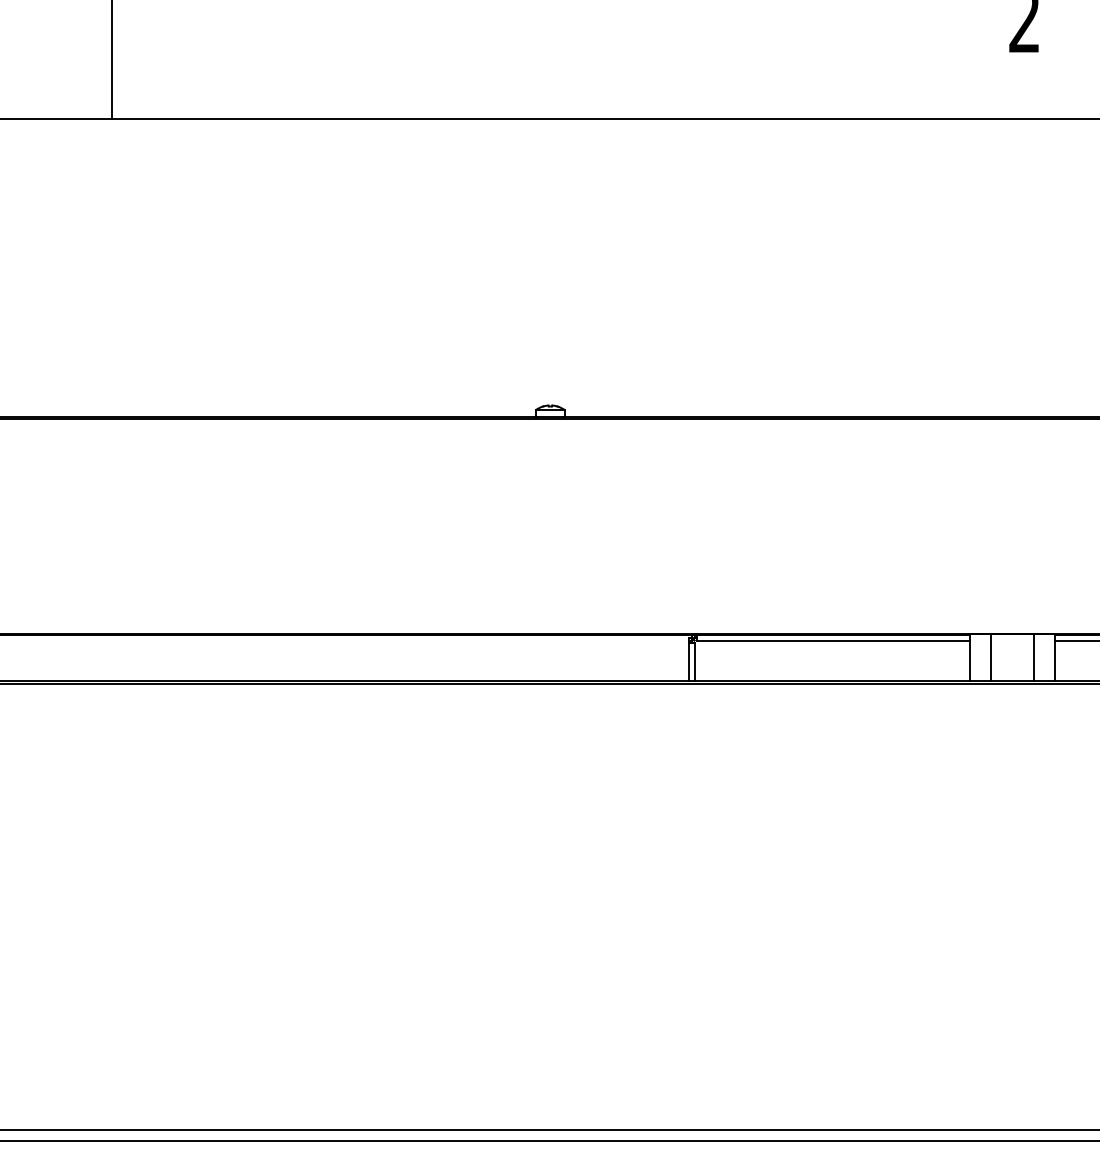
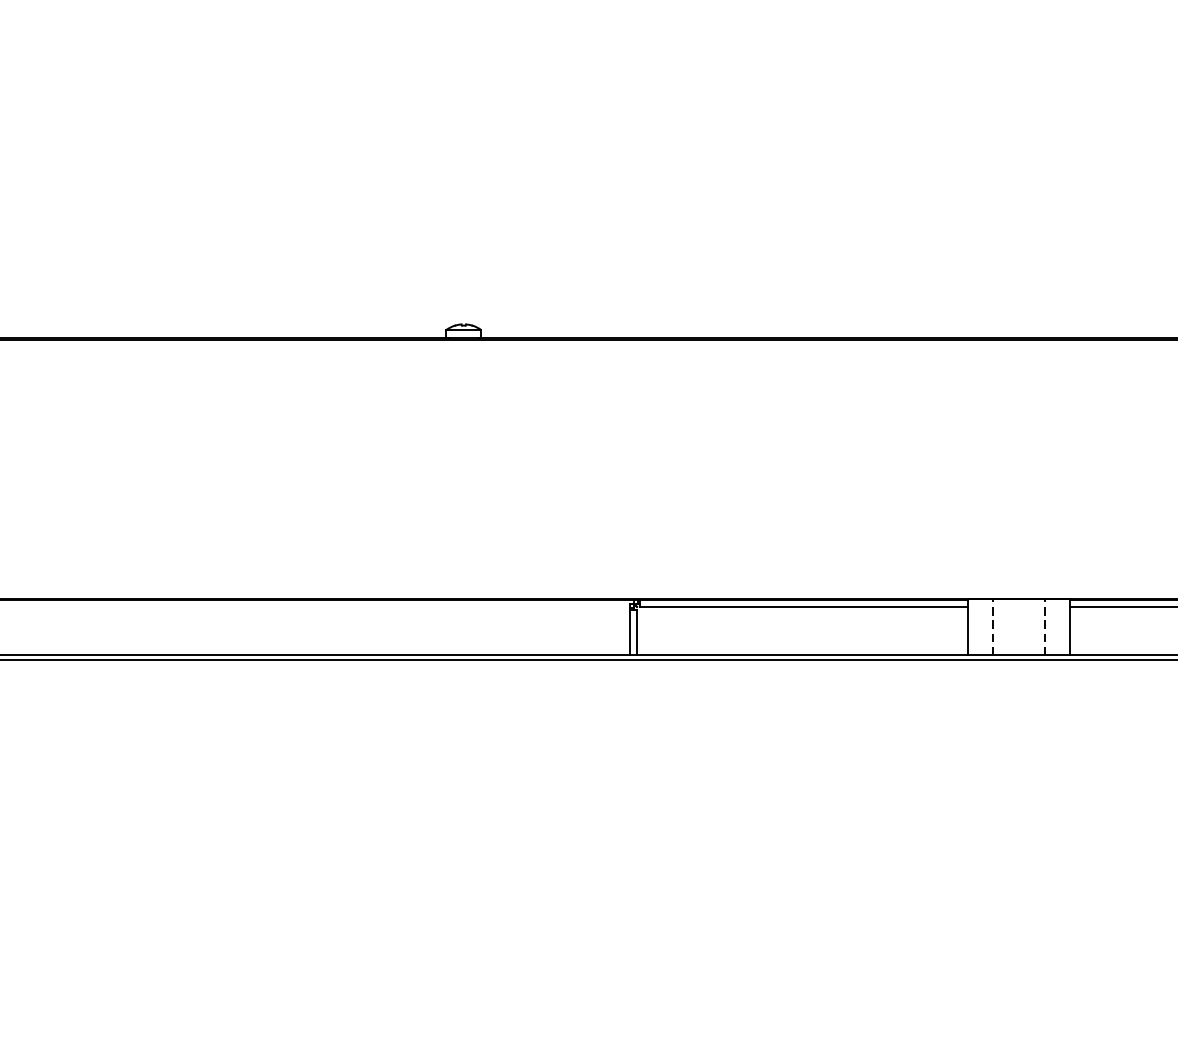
line: (990, 656) -> (992, 626), solid -> dashed
line: (1033, 656) -> (1044, 626), solid -> dashed

